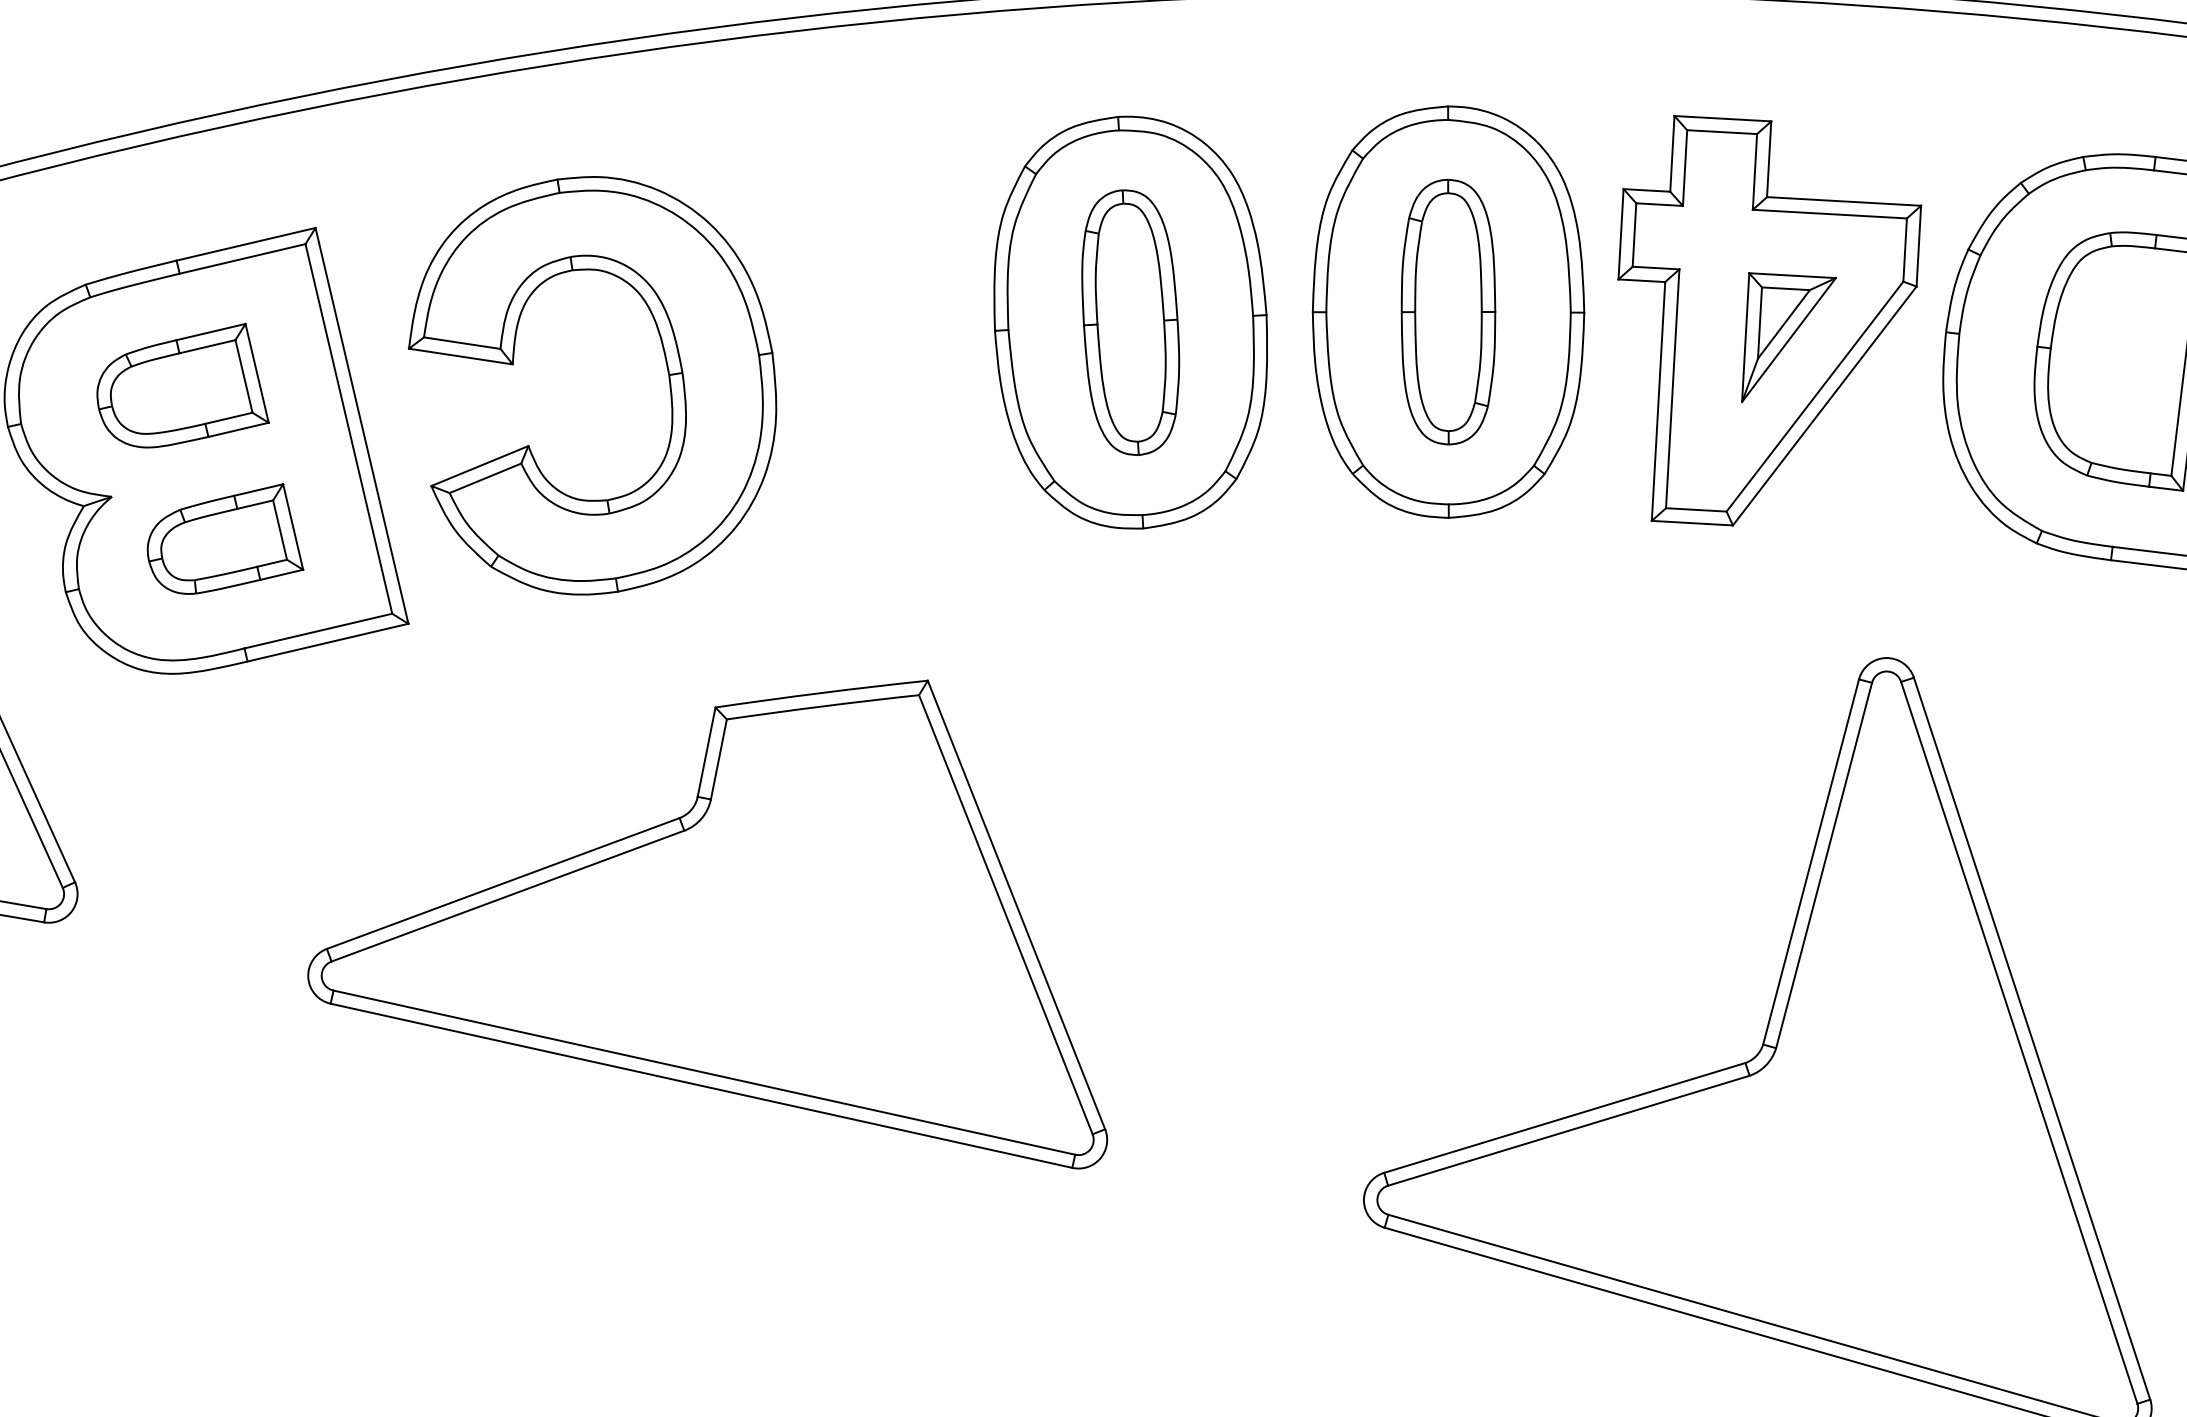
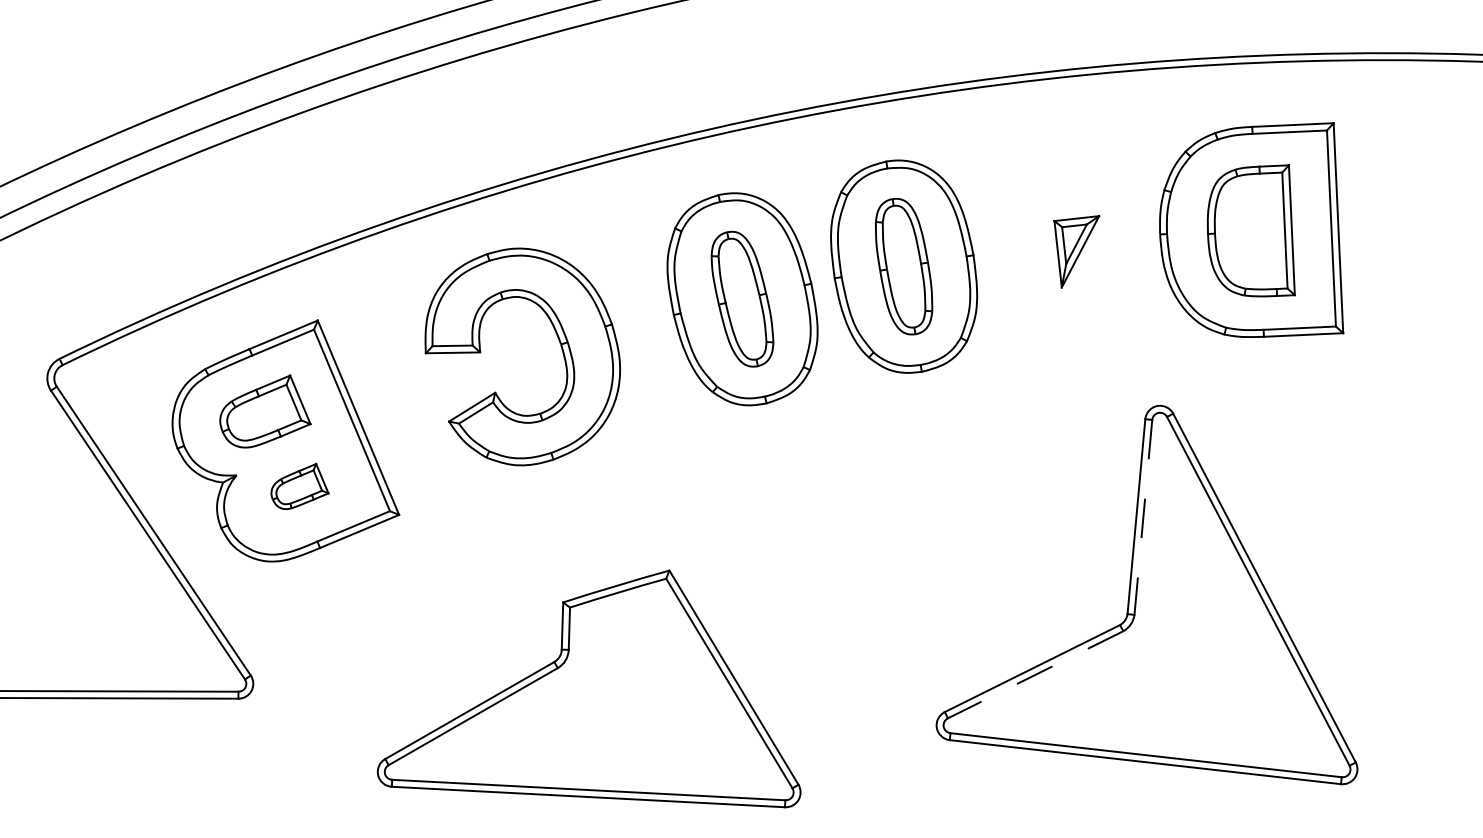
part: (1755, 328) -> (1062, 248), removed
part: (666, 372) -> (559, 343), moved
part: (227, 537) -> (299, 486), size x0.7
line: (1824, 865) -> (1143, 517), solid -> dashed
part: (736, 879) -> (588, 688), moved
line: (1568, 1130) -> (1035, 674), solid -> dashed

